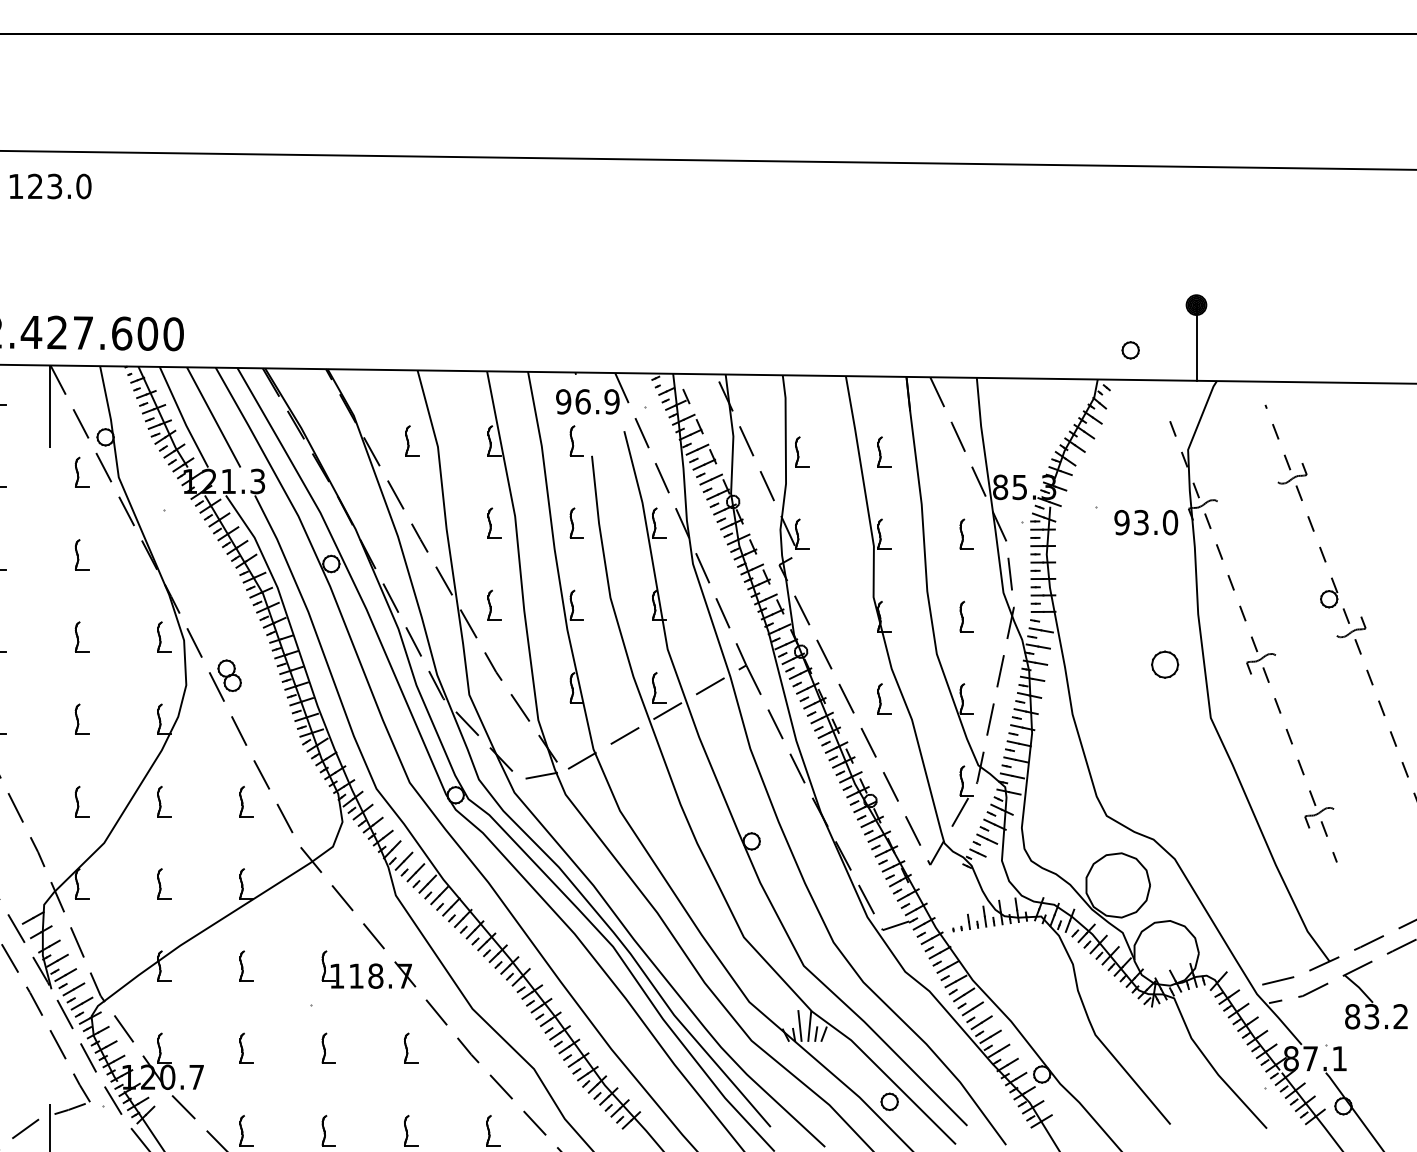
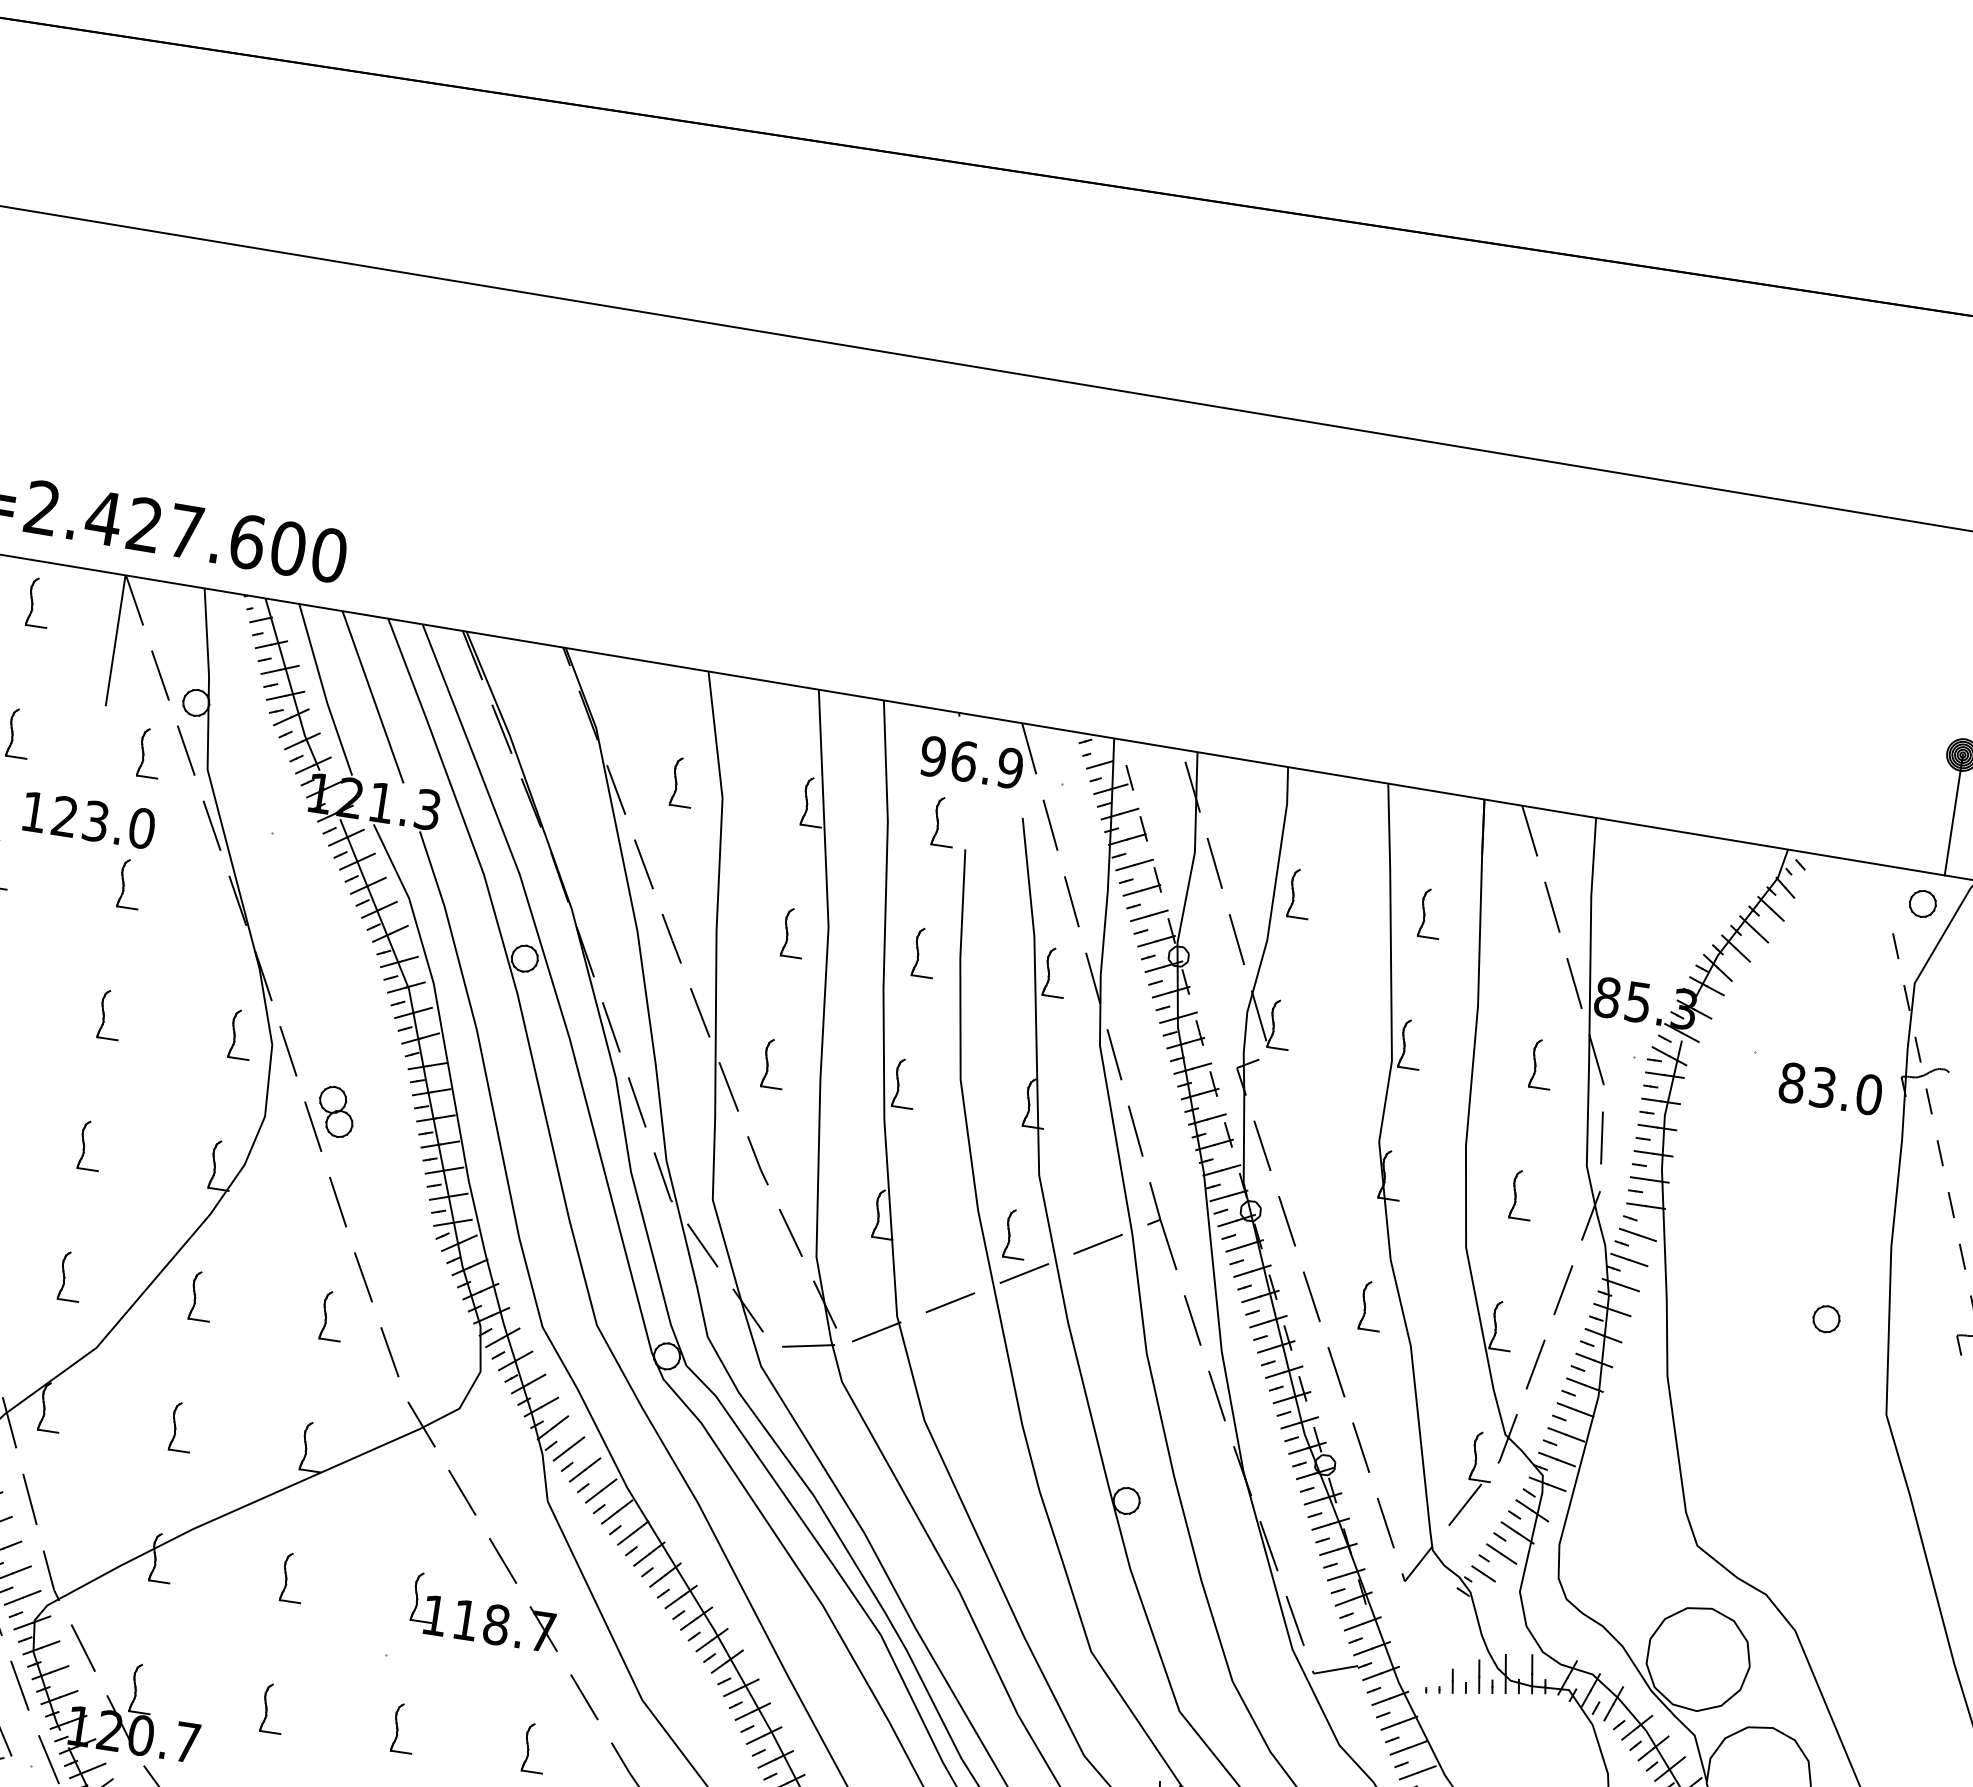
text: (50, 186) -> (88, 820), moved
part: (1130, 350) -> (1922, 904), moved
text: (1121, 522) -> (1791, 1082), 93.0 -> 83.0
part: (1164, 664) -> (1825, 1318), size x0.62

